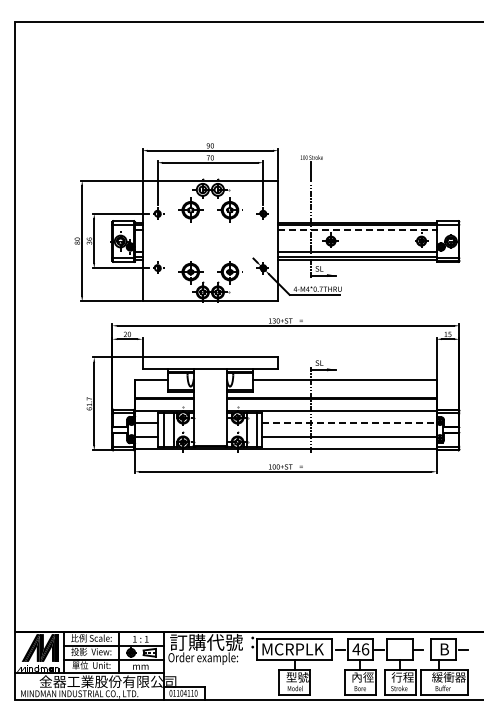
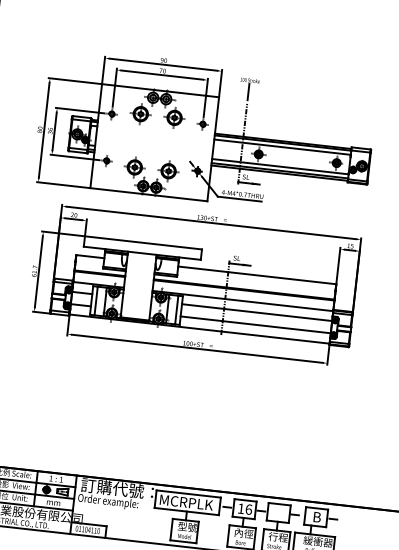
line: (357, 229) -> (282, 146), dashed -> solid
line: (350, 422) -> (257, 312), dashed -> solid
text: (356, 649) -> (241, 508), 46 -> 16

